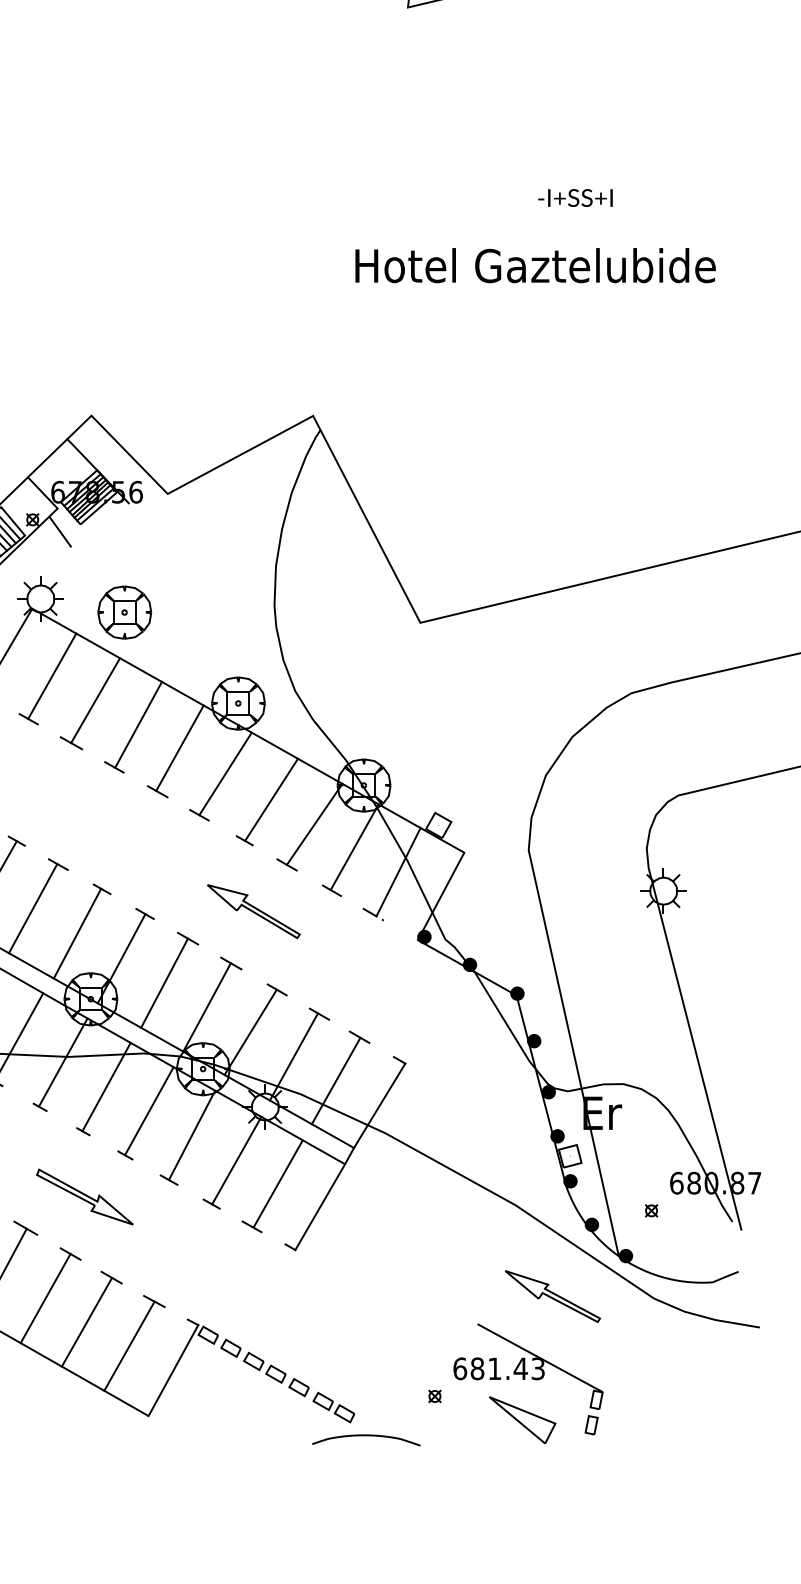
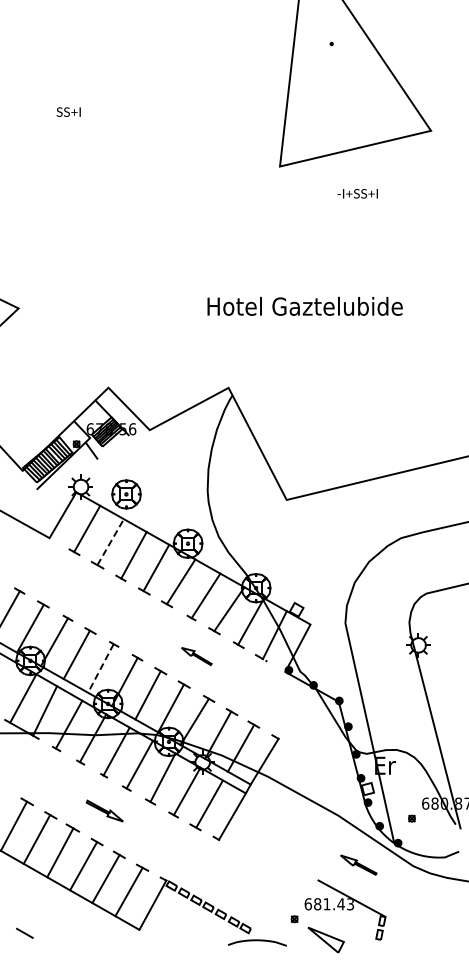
text: (574, 197) -> (357, 193), moved
text: (534, 265) -> (304, 306), moved
line: (95, 701) -> (110, 542), solid -> dashed
part: (253, 911) -> (196, 656), size x0.6
line: (76, 933) -> (100, 668), solid -> dashed
part: (84, 1195) -> (104, 810), size x0.7
part: (552, 1295) -> (358, 864), size x0.7
part: (521, 1419) -> (325, 939), moved

